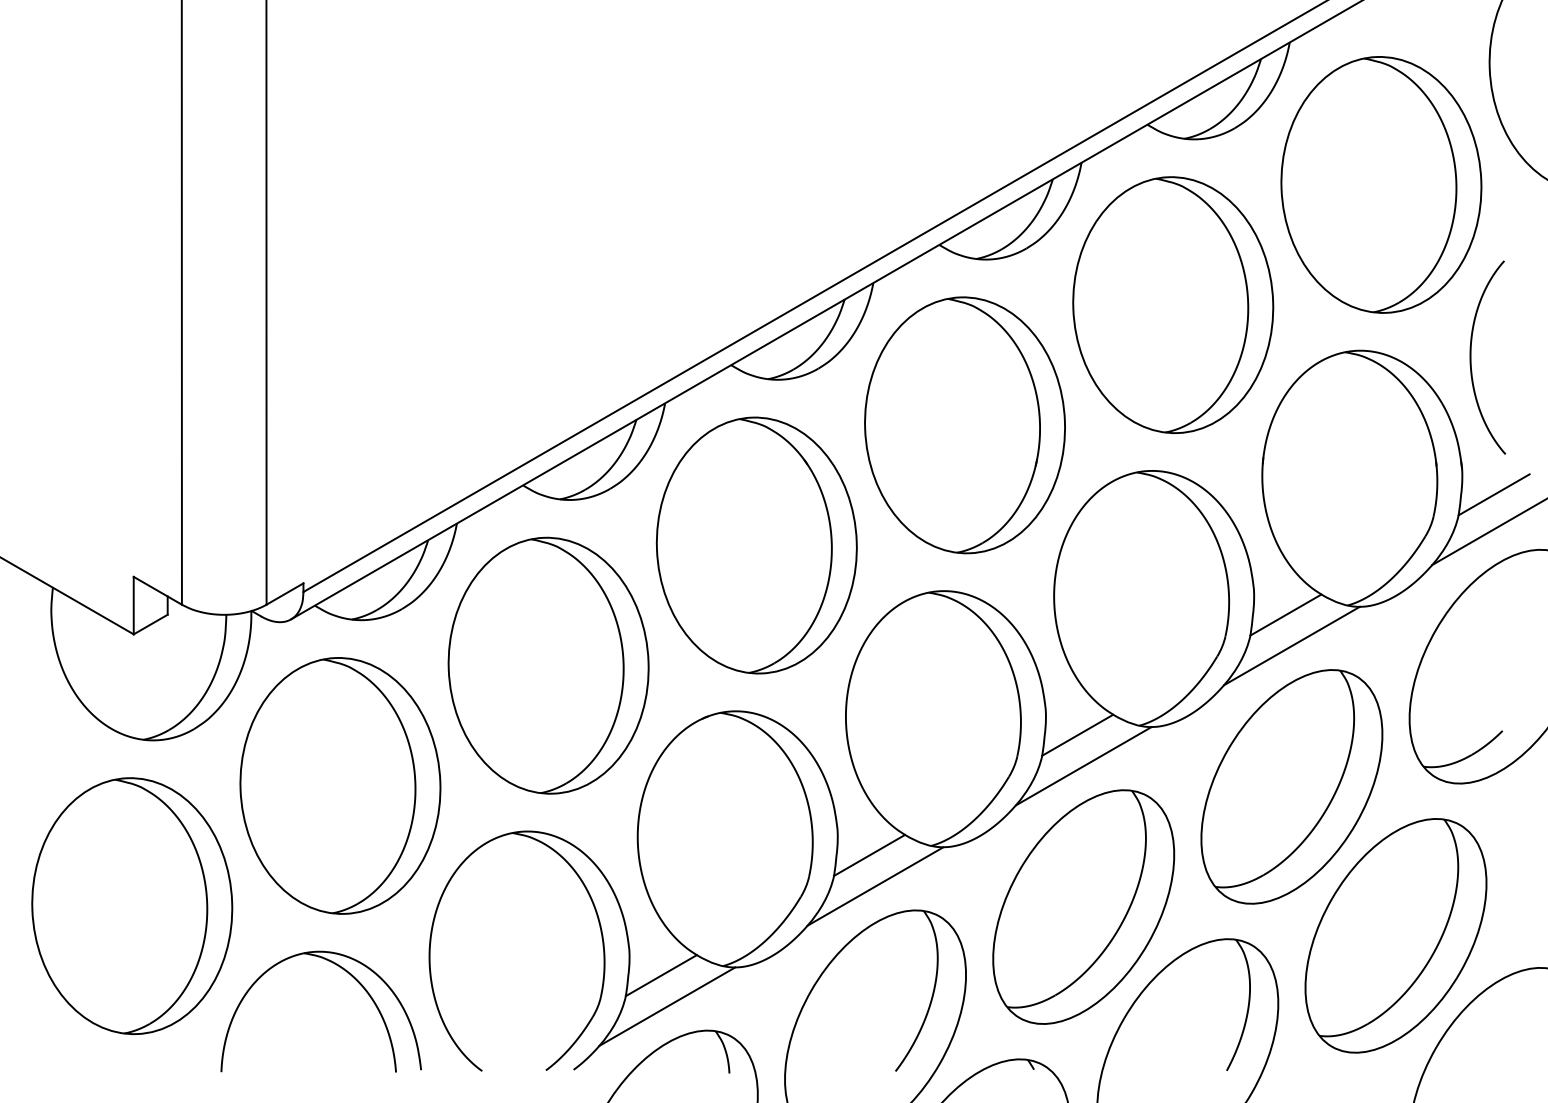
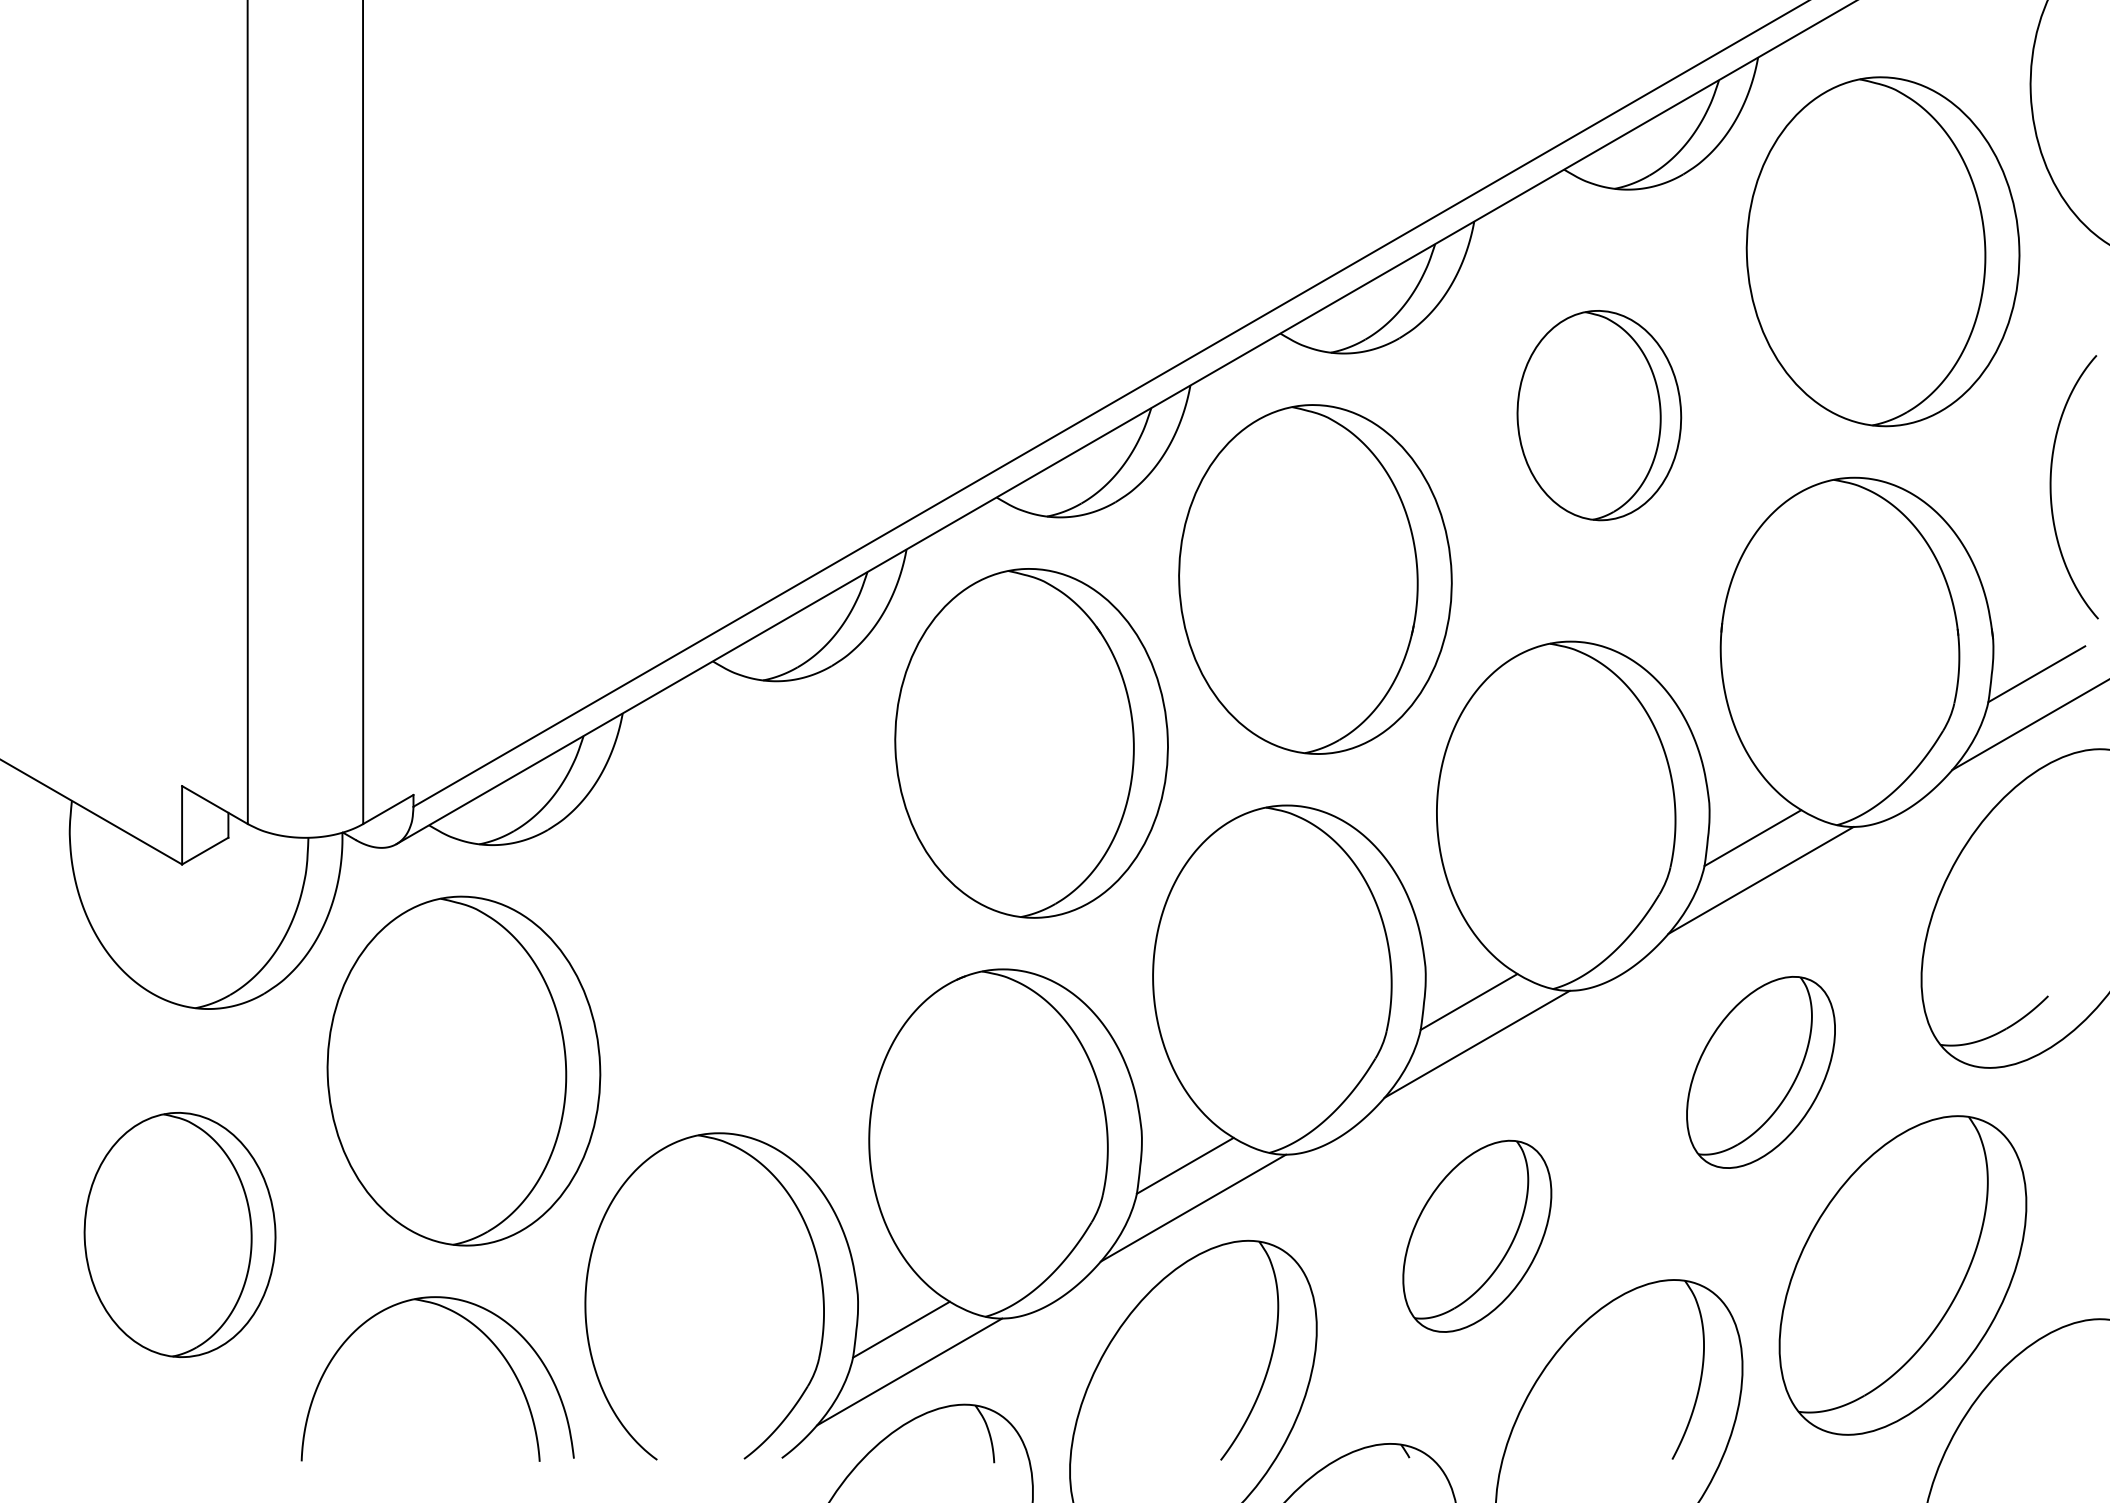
part: (1173, 305) -> (1599, 415), size x0.6
curve: (1471, 357) -> (2051, 487), moved
part: (548, 665) -> (747, 906), removed
part: (1291, 786) -> (1760, 1072), size x0.6
part: (131, 905) -> (179, 1234), size x0.7
part: (1083, 907) -> (1477, 1236), size x0.6

